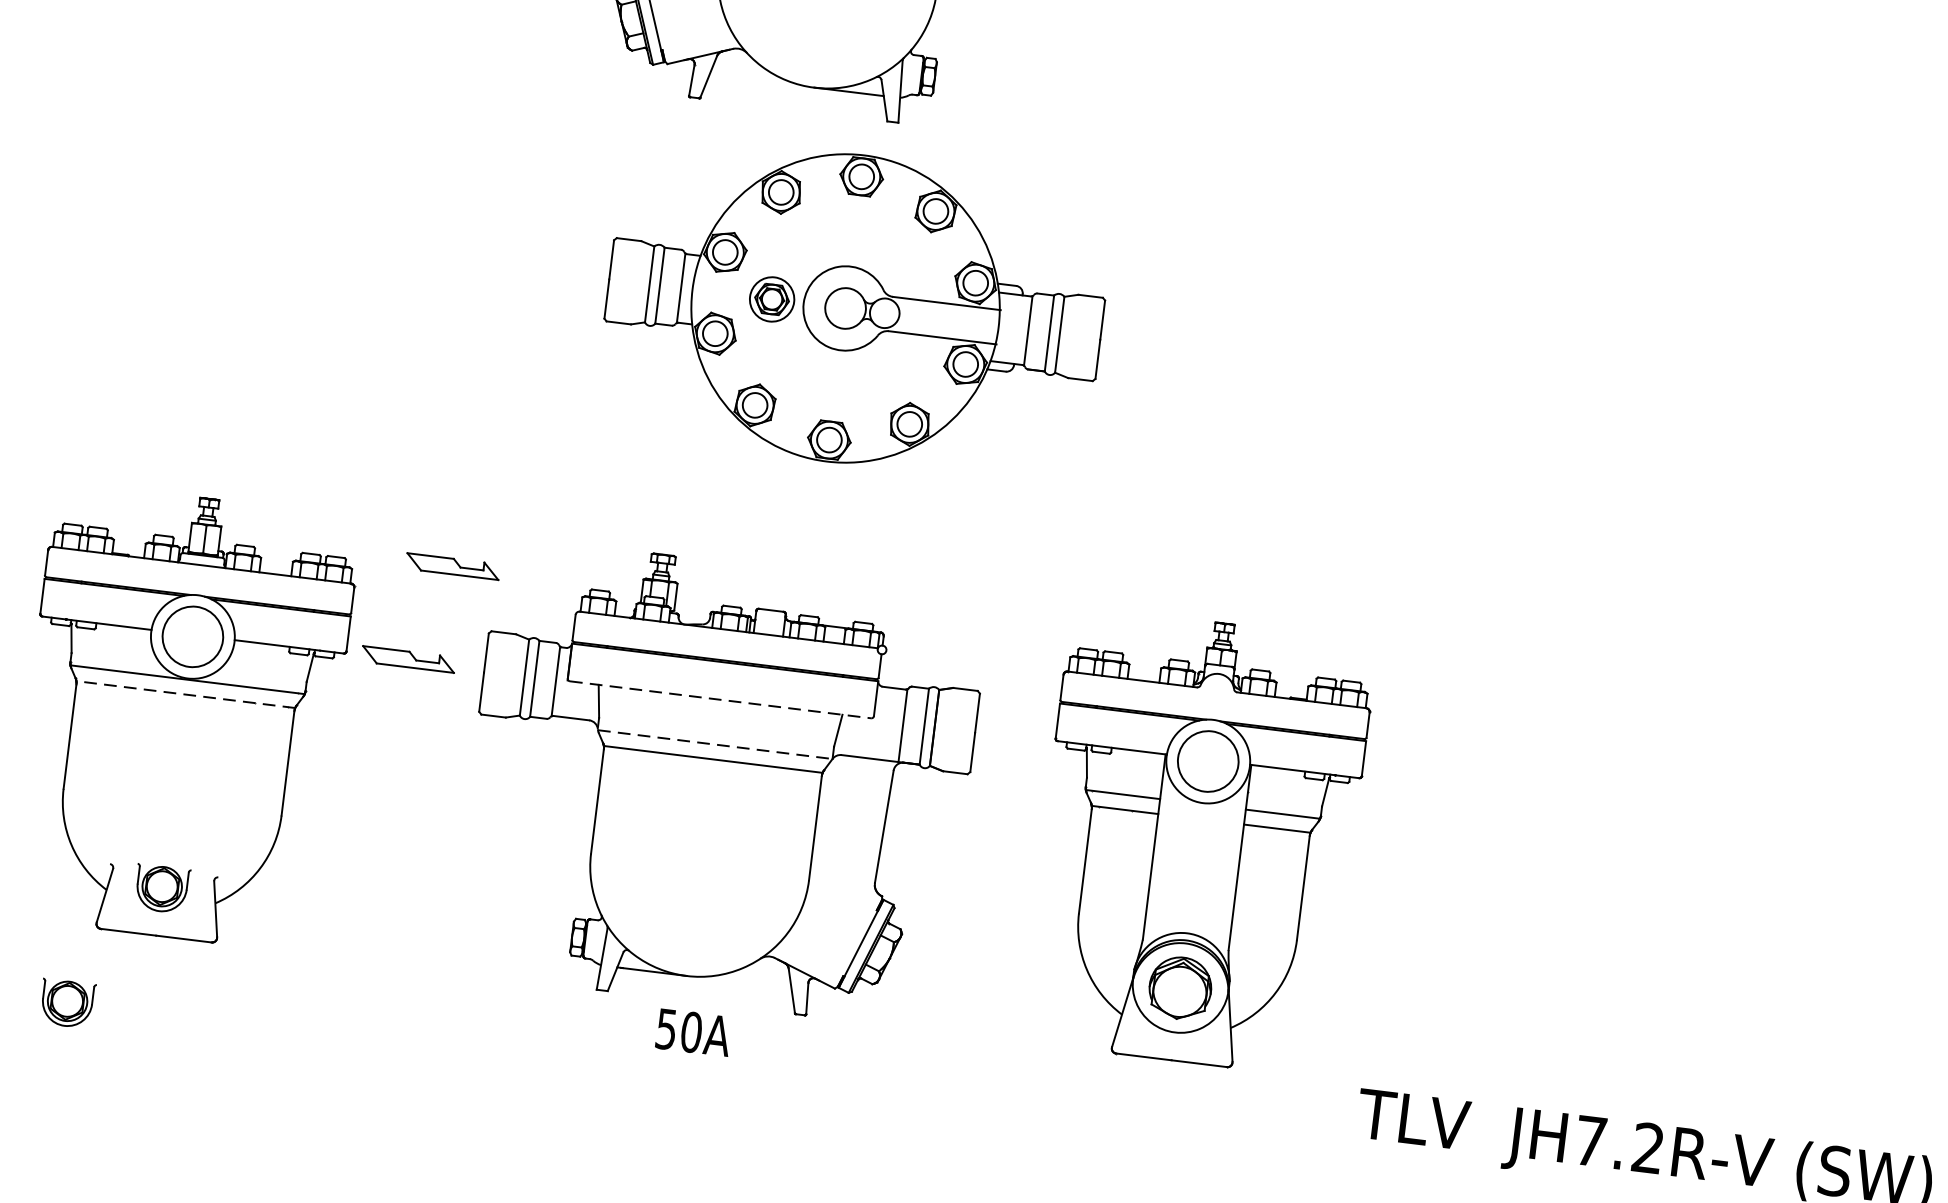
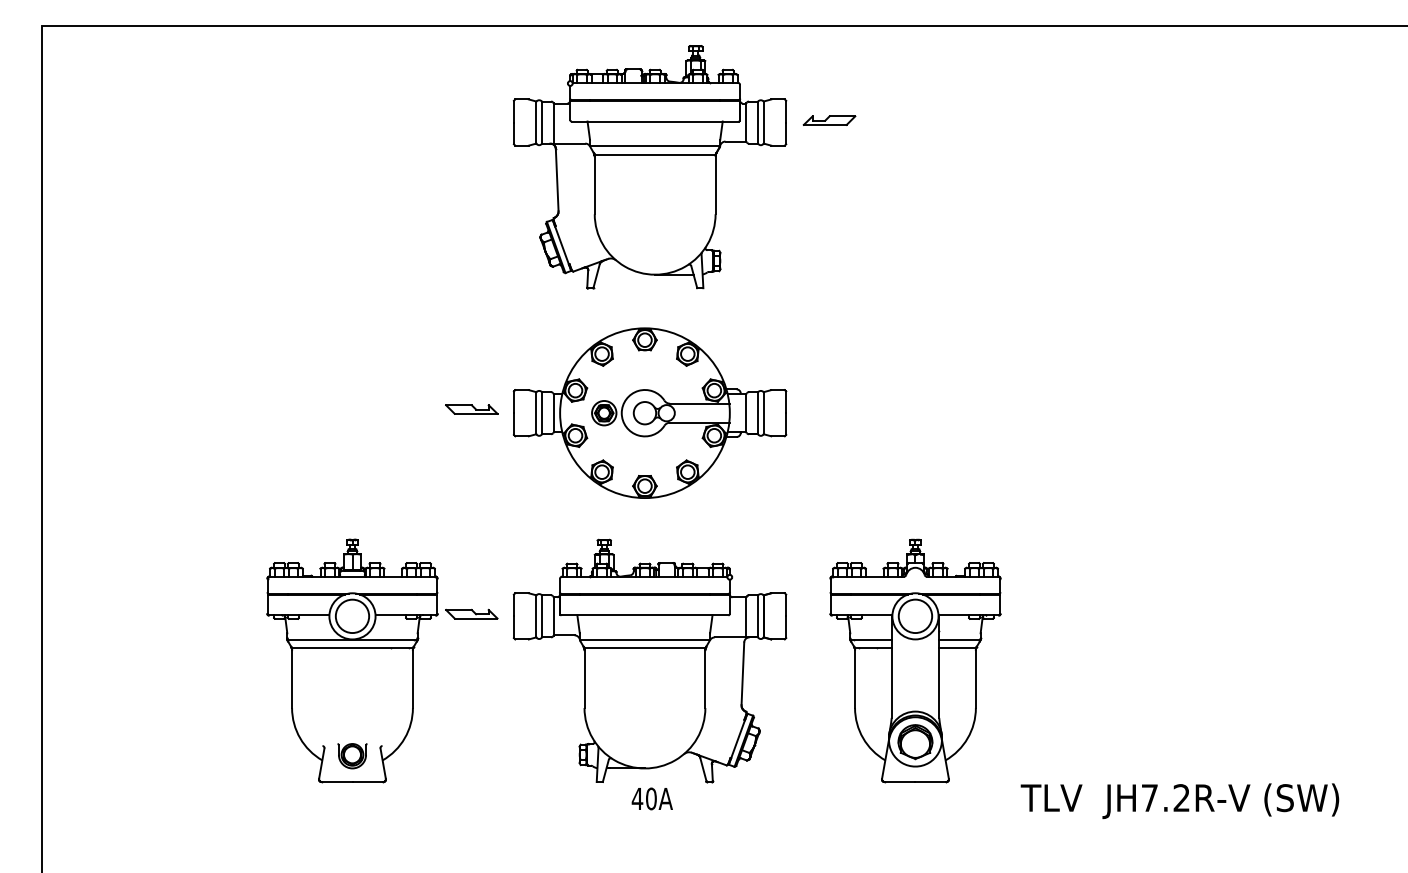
part: (853, 308) -> (649, 412), moved
part: (452, 566) -> (471, 409), moved
line: (185, 694) -> (352, 648), dashed -> solid
line: (719, 699) -> (644, 615), dashed -> solid
line: (716, 745) -> (645, 640), dashed -> solid
part: (67, 1004) -> (308, 825), removed
text: (666, 1030) -> (637, 799), 50A -> 40A

